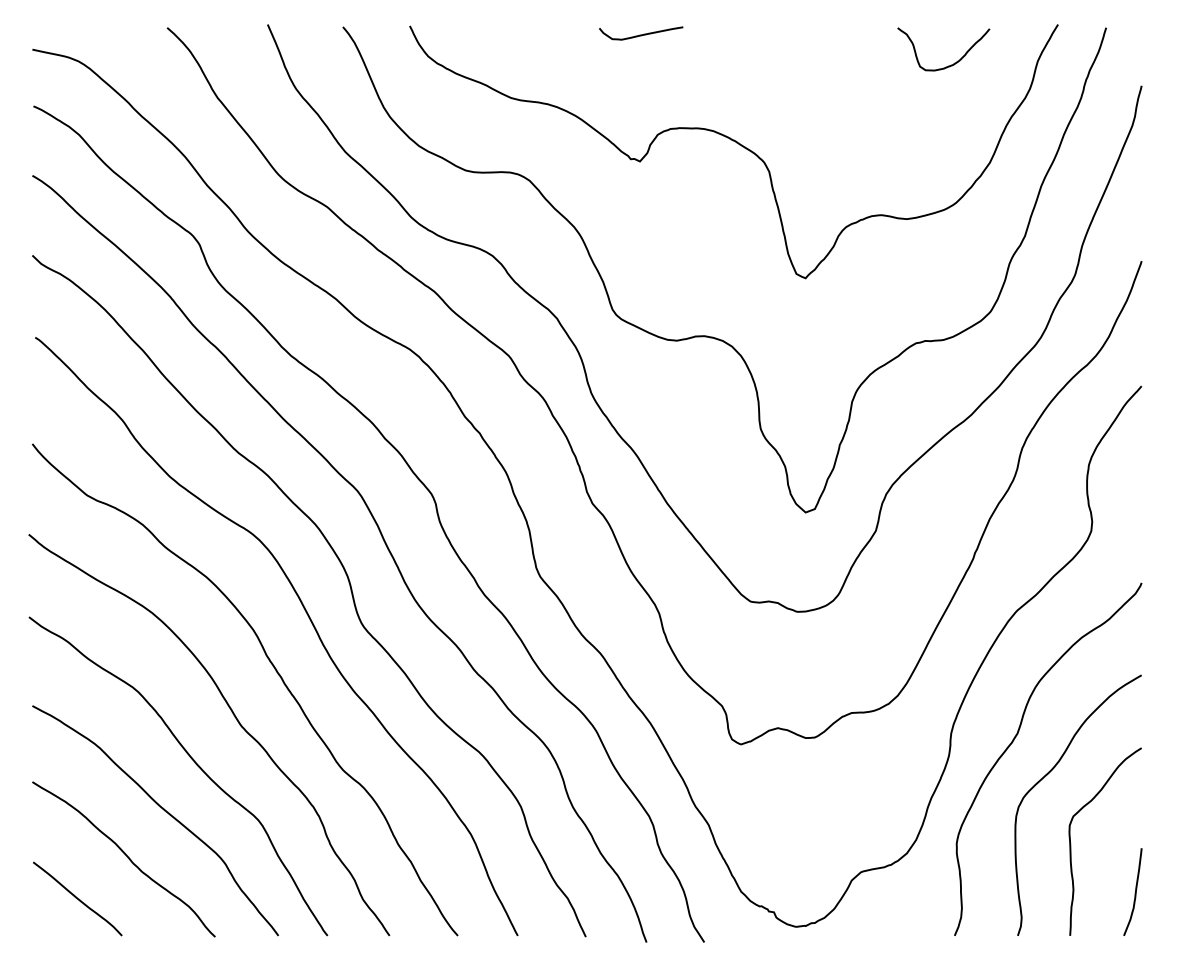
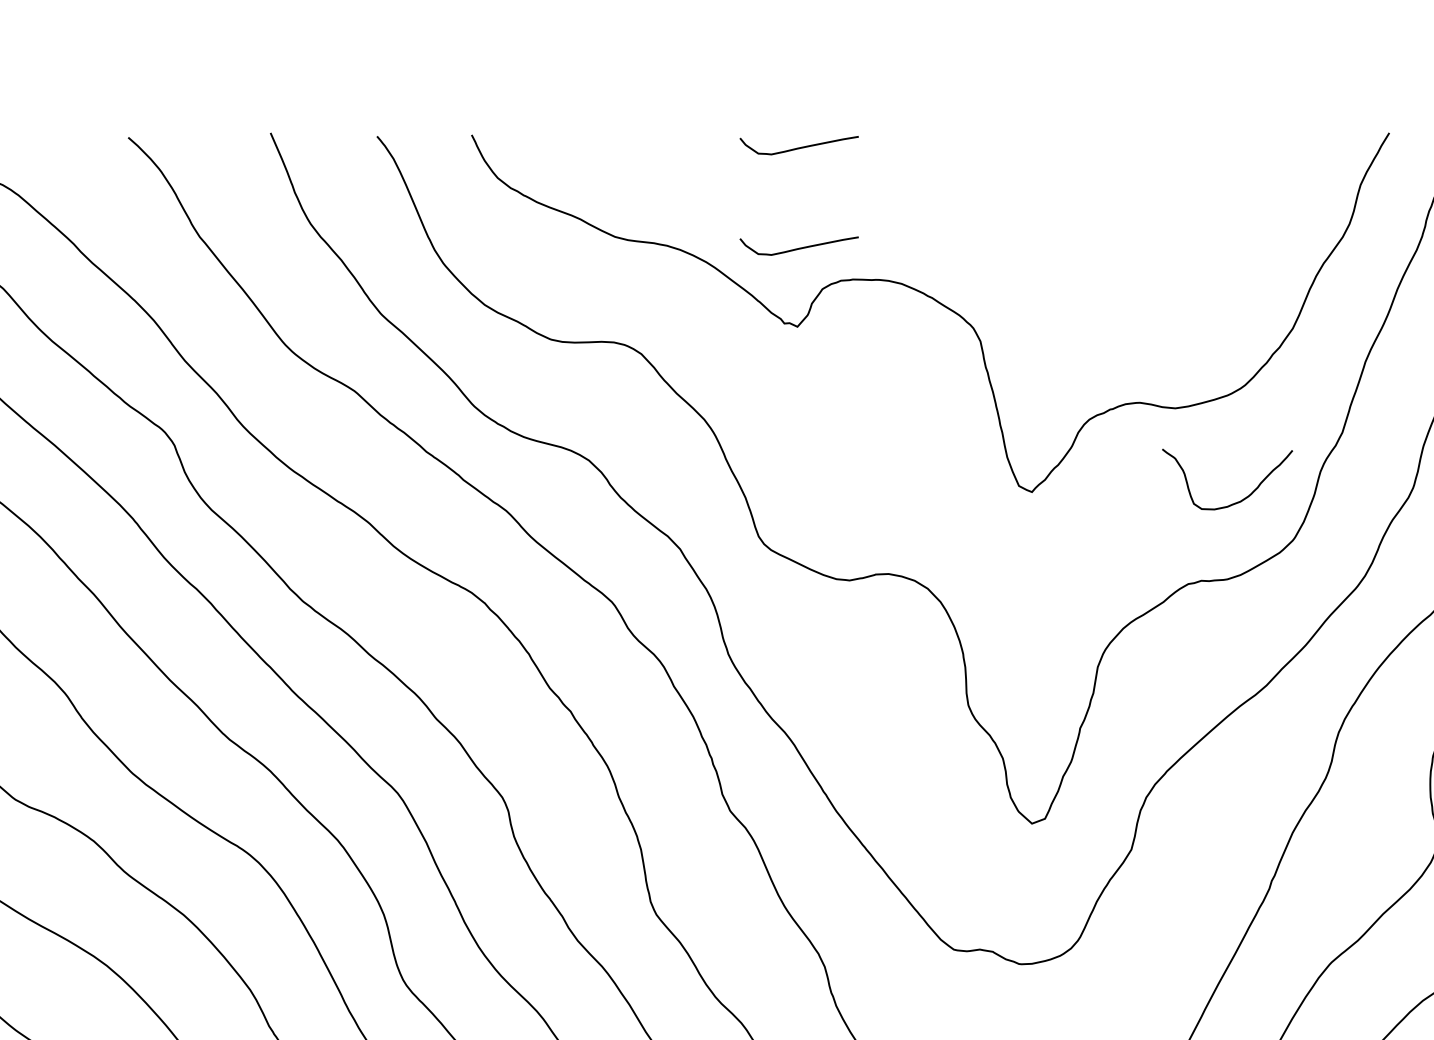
curve: (948, 65) -> (1234, 502), moved
curve: (641, 105) -> (799, 247), added

